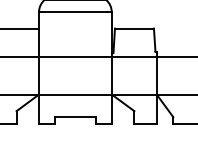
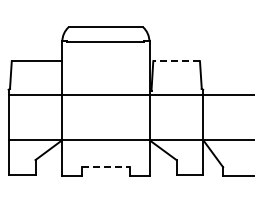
line: (134, 28) -> (176, 61), solid -> dashed
line: (75, 117) -> (106, 167), solid -> dashed

